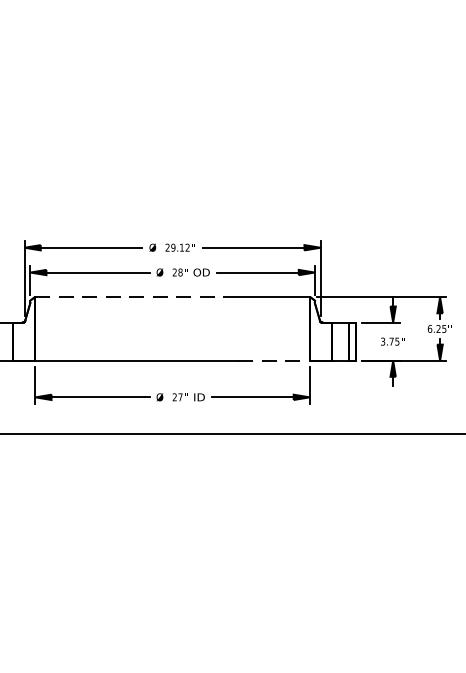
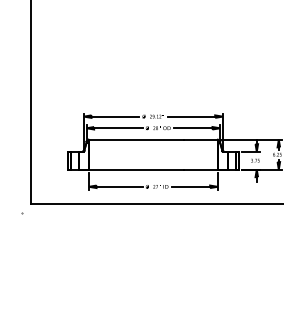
line: (136, 296) -> (136, 139), dashed -> solid
line: (273, 360) -> (200, 169), dashed -> solid

